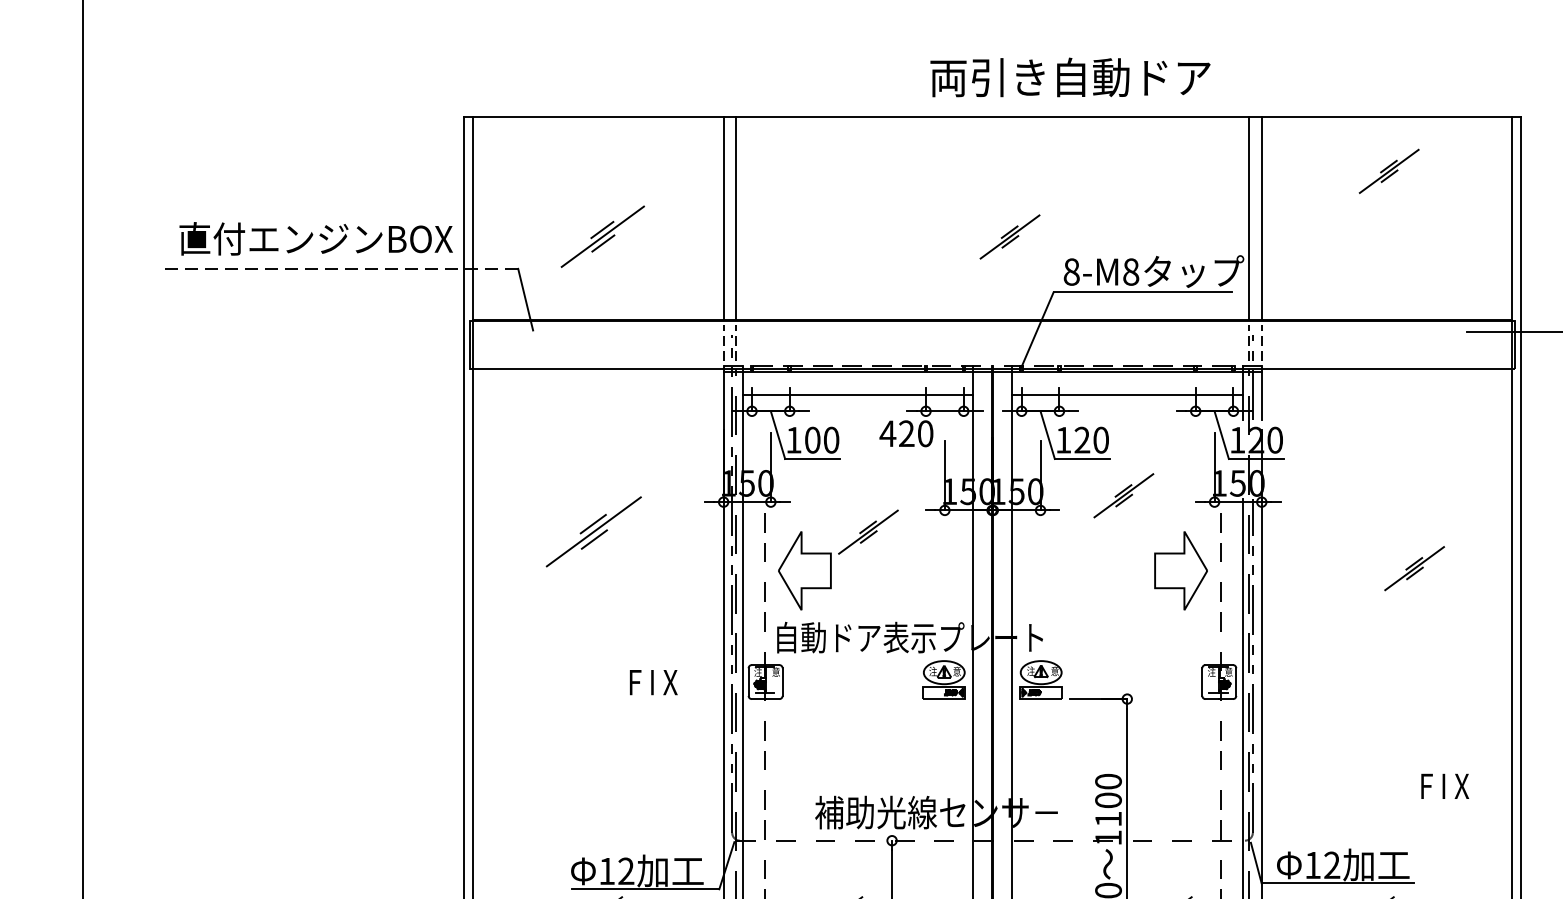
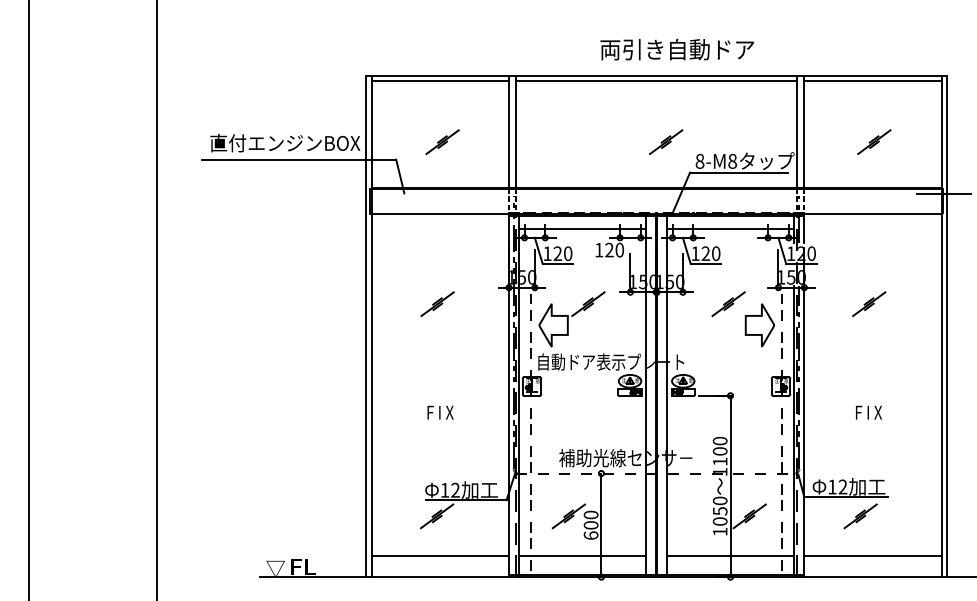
text: (1070, 77) -> (677, 49), moved
line: (597, 126) -> (439, 81), added
line: (992, 126) -> (656, 81), added
line: (1385, 126) -> (872, 81), added
part: (1389, 170) -> (874, 141), moved
part: (602, 237) -> (442, 142), size x0.71
line: (340, 268) -> (298, 159), dashed -> solid
text: (886, 434) -> (598, 250), 420 -> 120
text: (812, 439) -> (557, 253), 100 -> 120
part: (1123, 496) -> (728, 304), moved
part: (593, 532) -> (437, 304), size x0.62
part: (1415, 567) -> (869, 303), moved
text: (653, 682) -> (440, 412), moved
text: (1444, 786) -> (868, 412), moved

